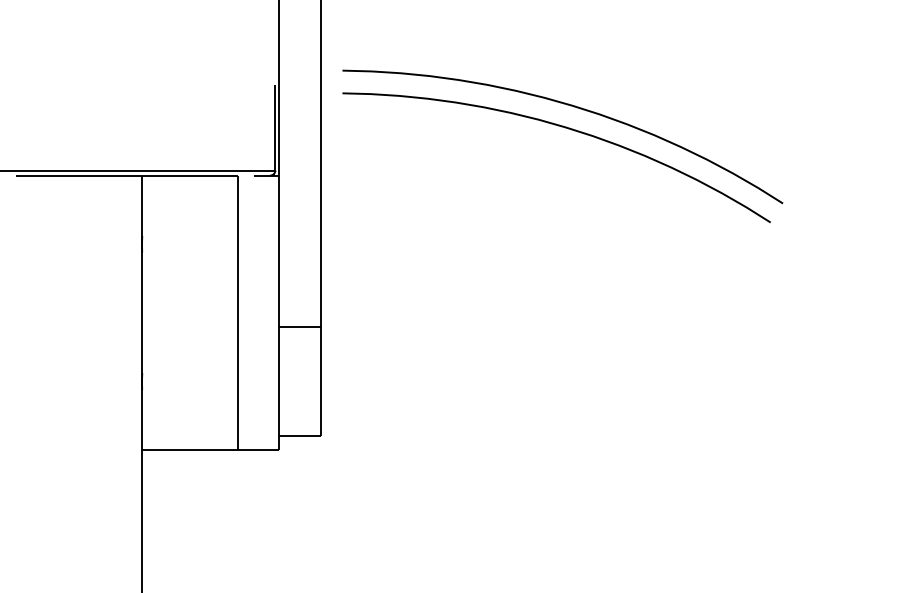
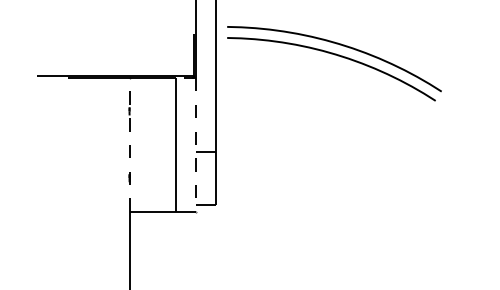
line: (141, 312) -> (129, 144), solid -> dashed
line: (279, 312) -> (196, 144), solid -> dashed

